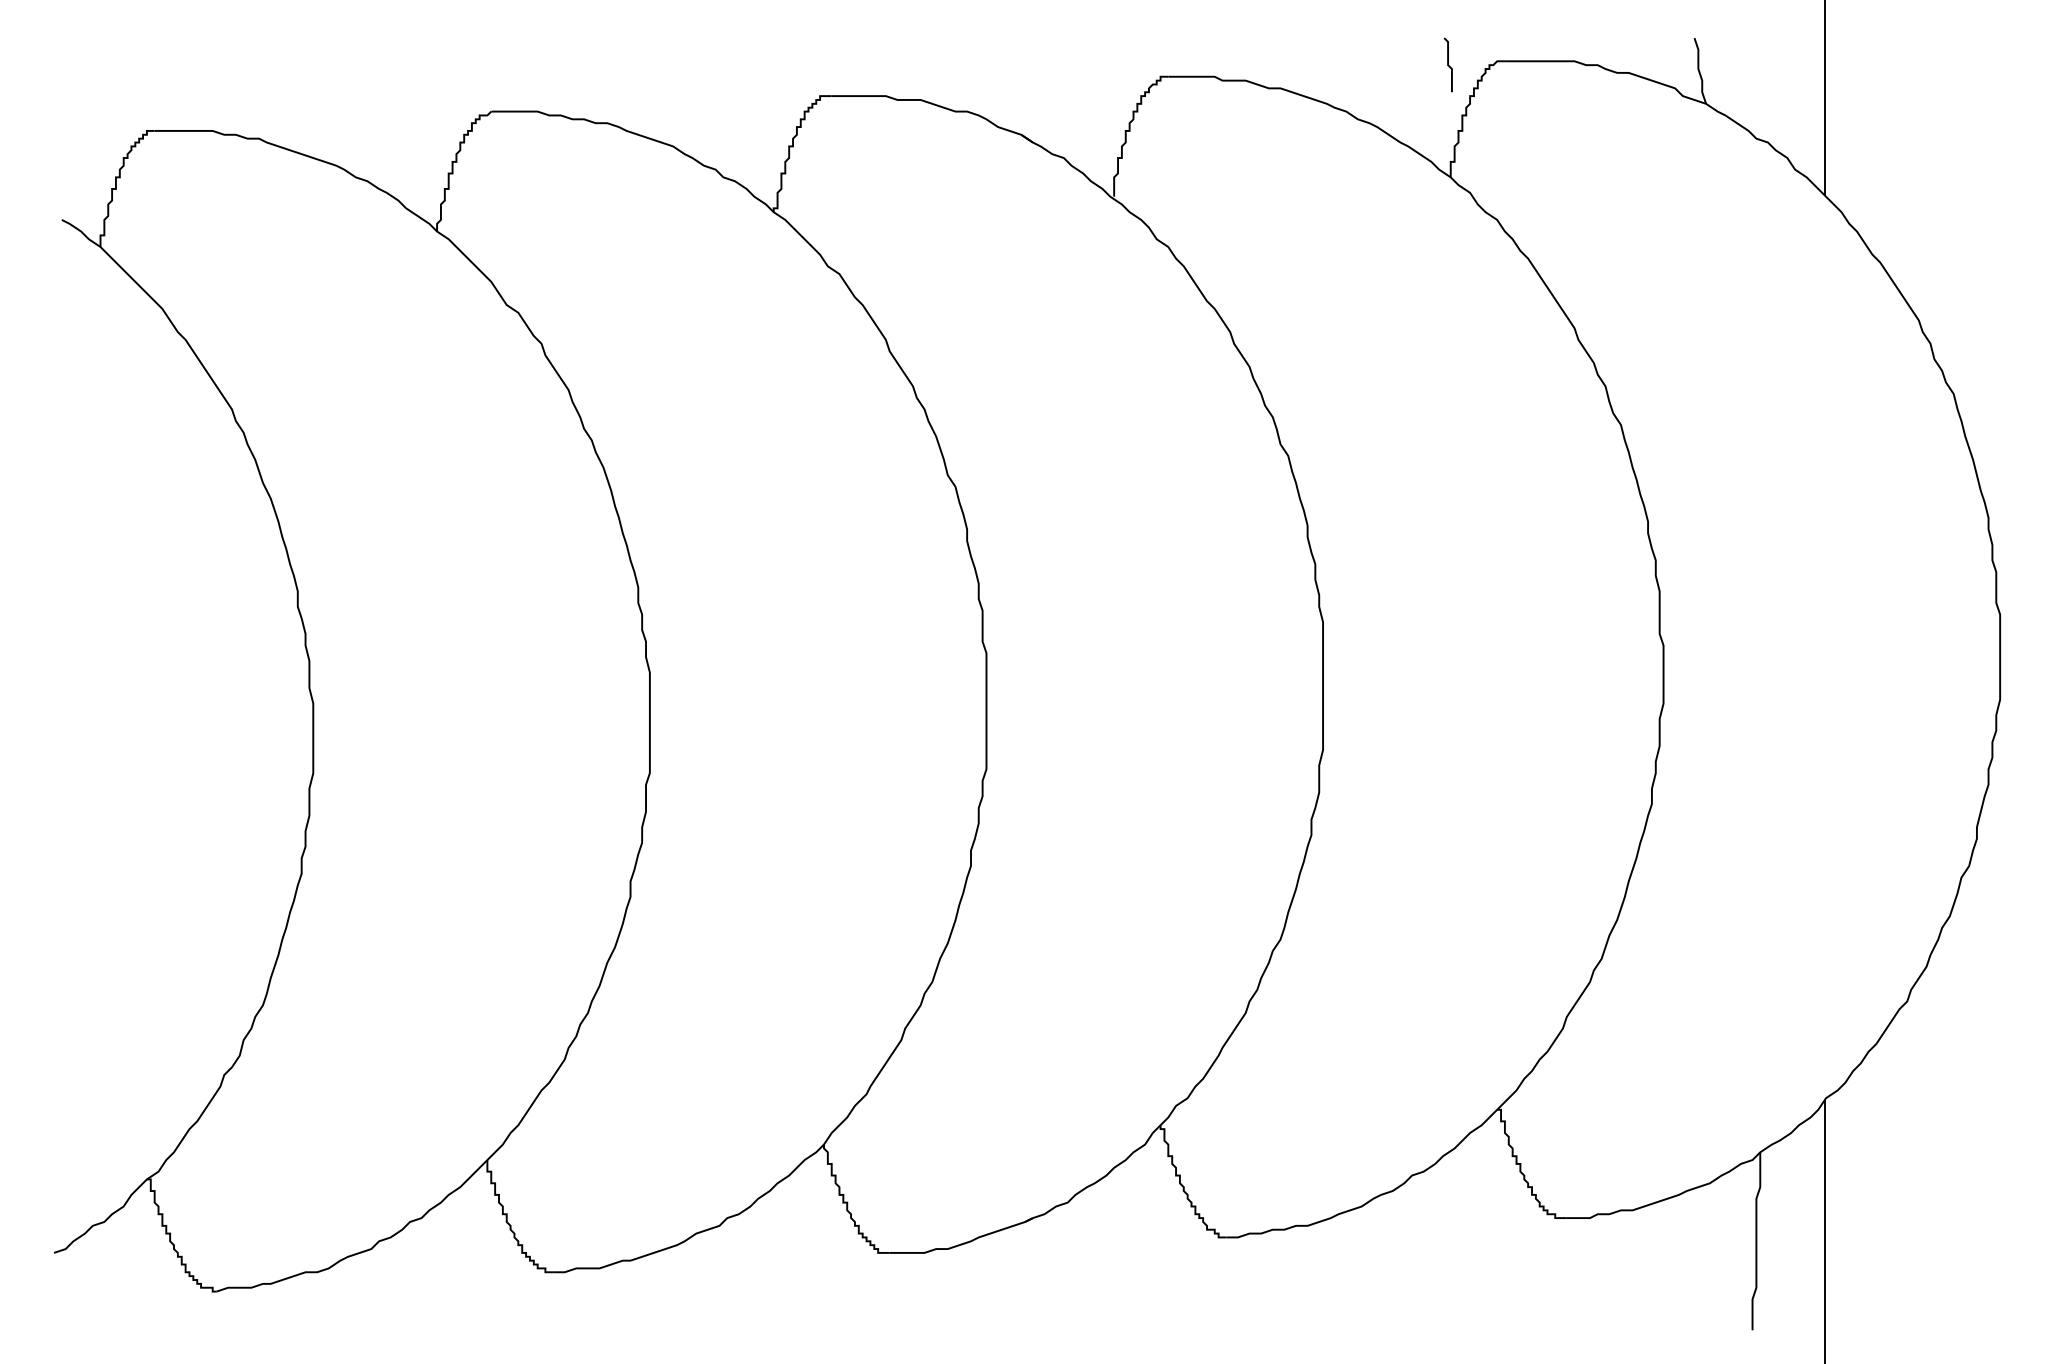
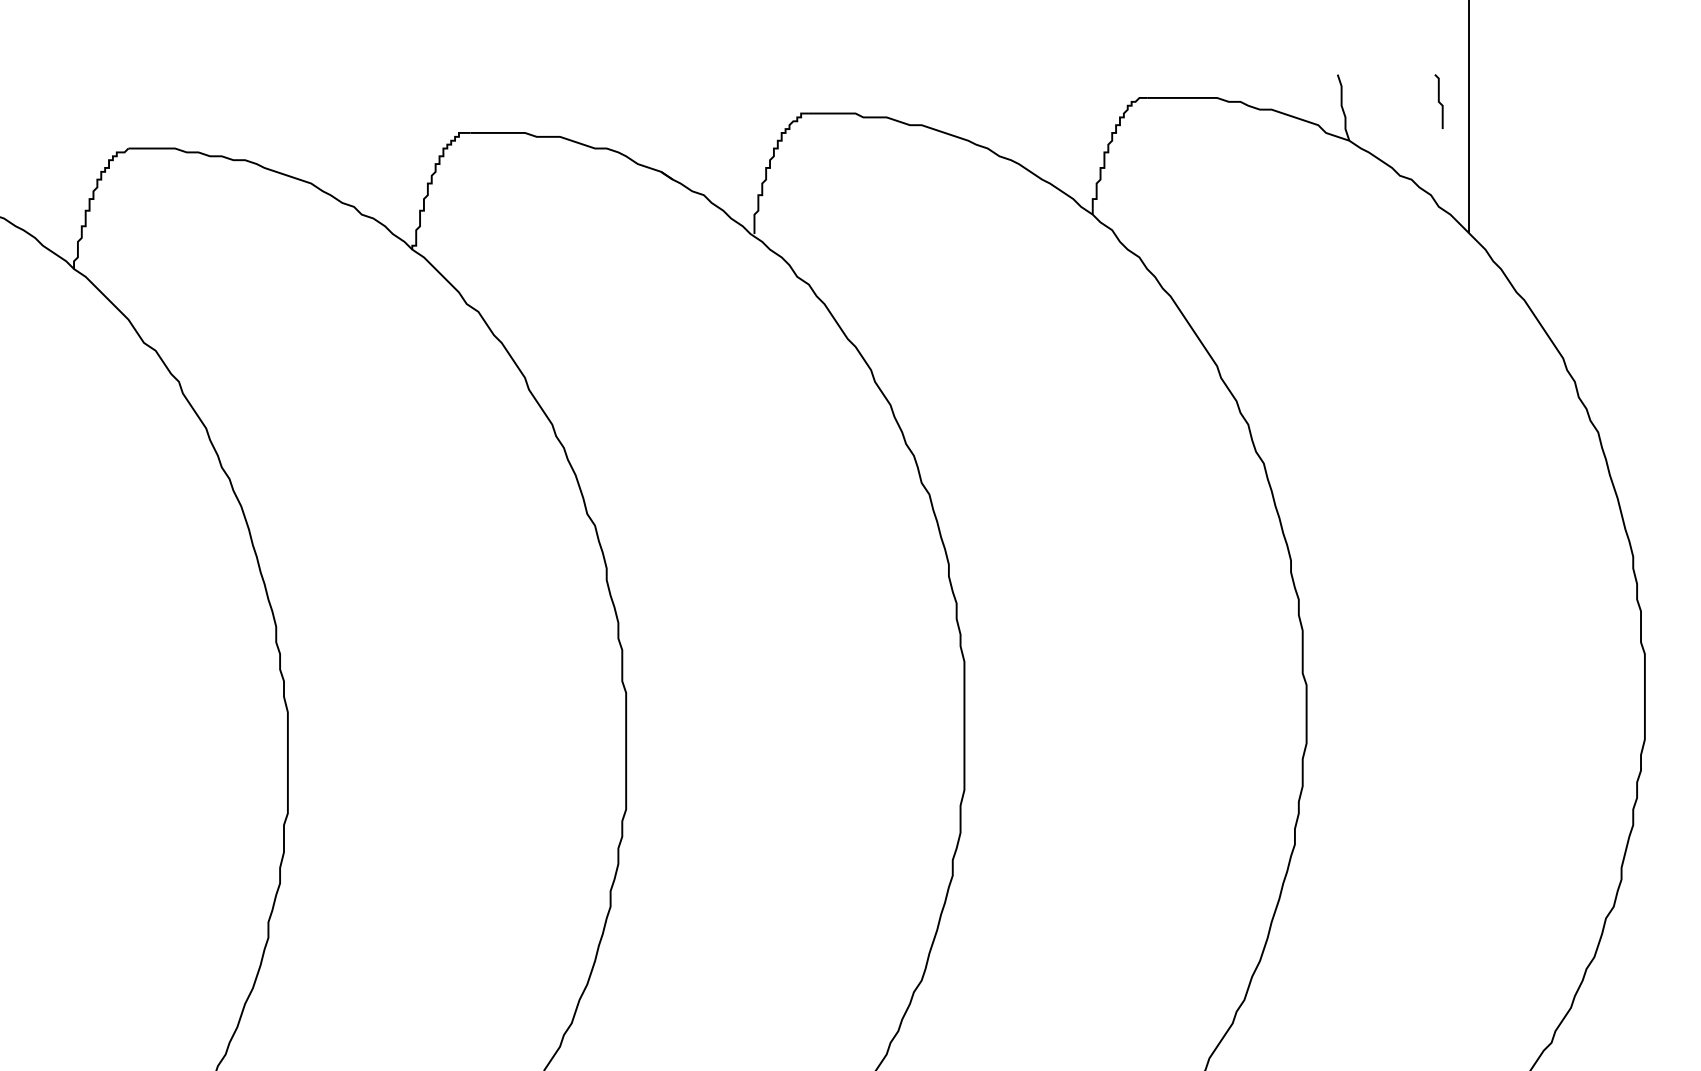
curve: (1447, 64) -> (1438, 101), moved

